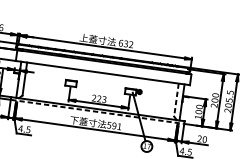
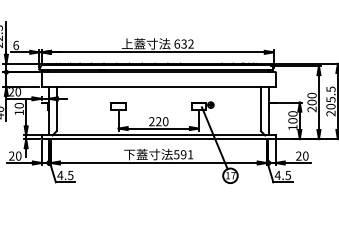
text: (104, 99) -> (165, 121), 223 -> 220
line: (176, 100) -> (261, 109), dashed -> solid
line: (97, 112) -> (159, 139), dashed -> solid

